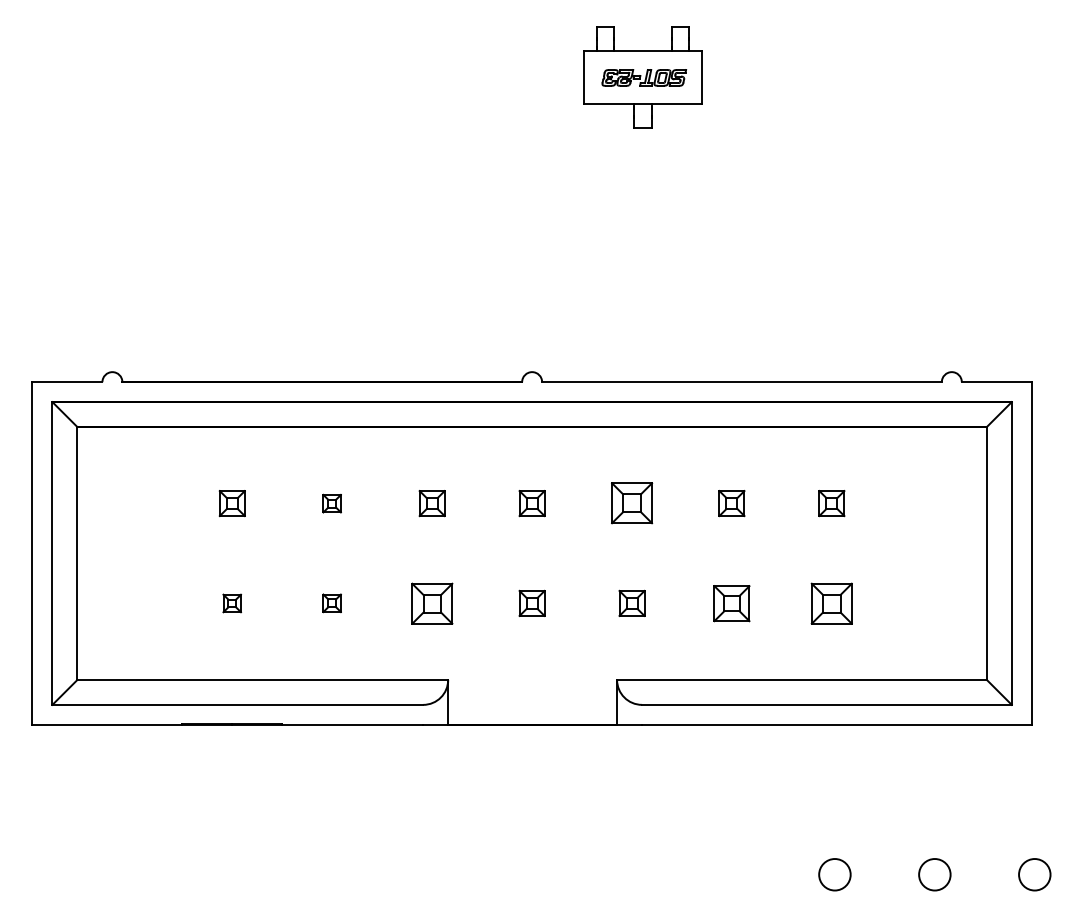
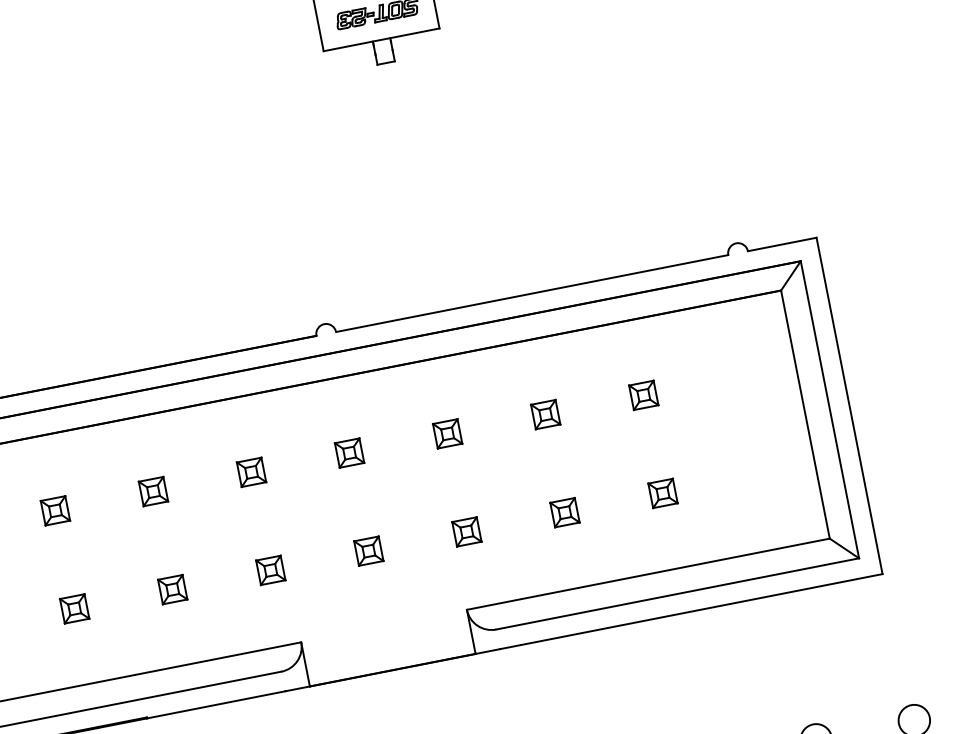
part: (331, 503) -> (152, 491), size x1.43
part: (631, 503) -> (447, 433), size x0.62
part: (331, 602) -> (171, 588), size x1.43
part: (431, 602) -> (269, 569), size x0.62
part: (731, 602) -> (564, 511), size x0.71
part: (831, 602) -> (662, 492), size x0.62
part: (231, 603) -> (73, 609), size x1.43

